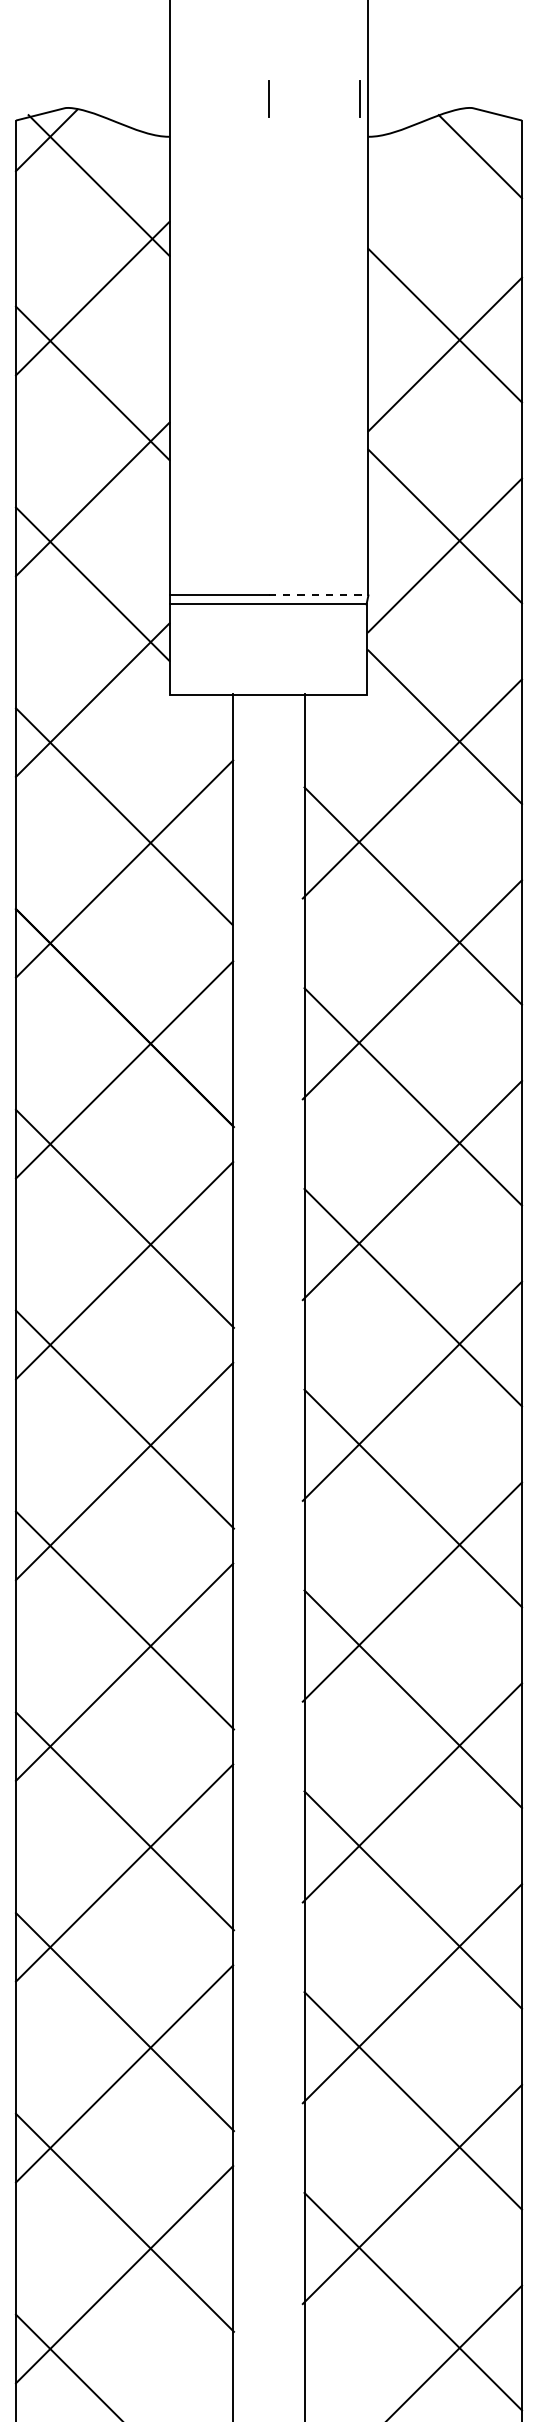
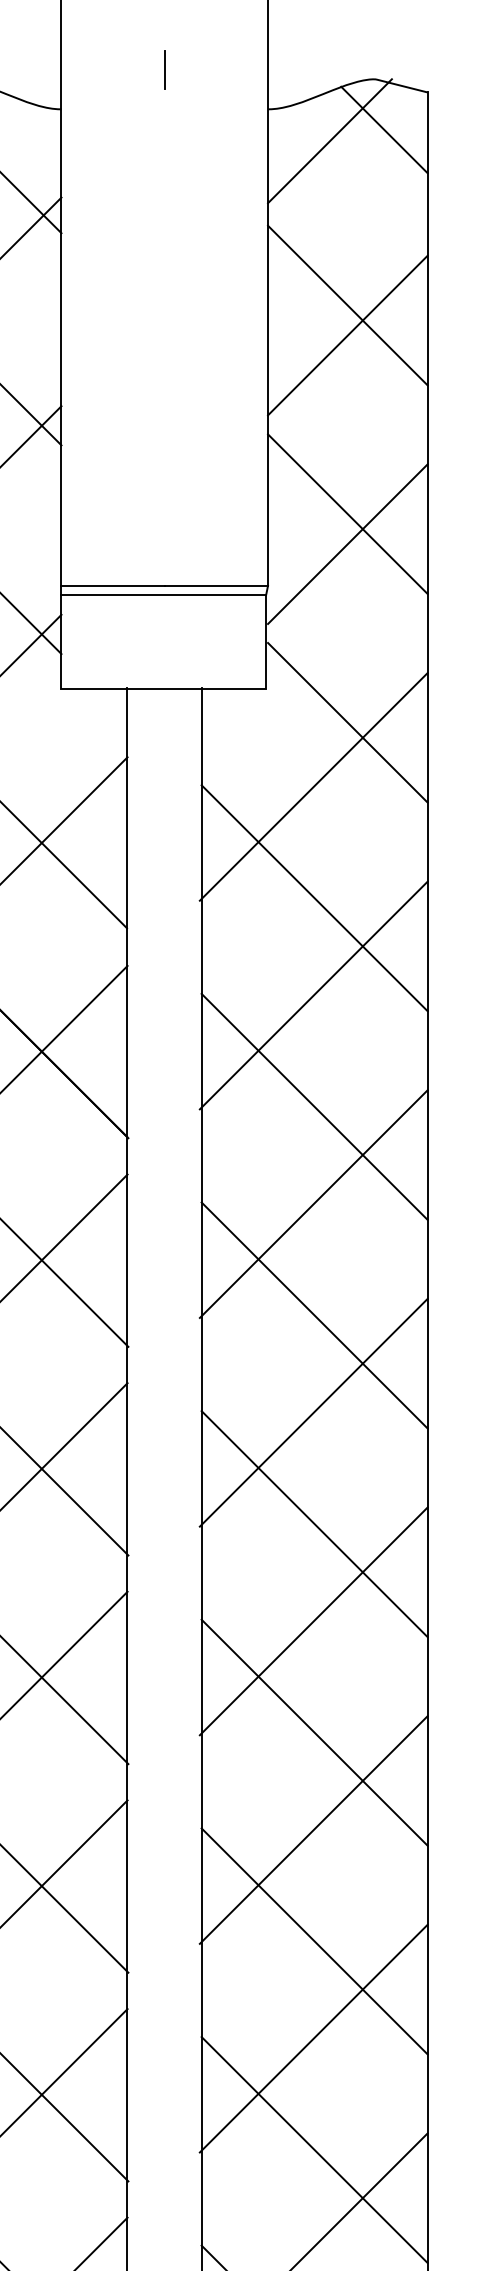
line: (359, 98) -> (258, 69), removed
line: (427, 167) -> (329, 141), added
line: (318, 595) -> (216, 585), dashed -> solid

